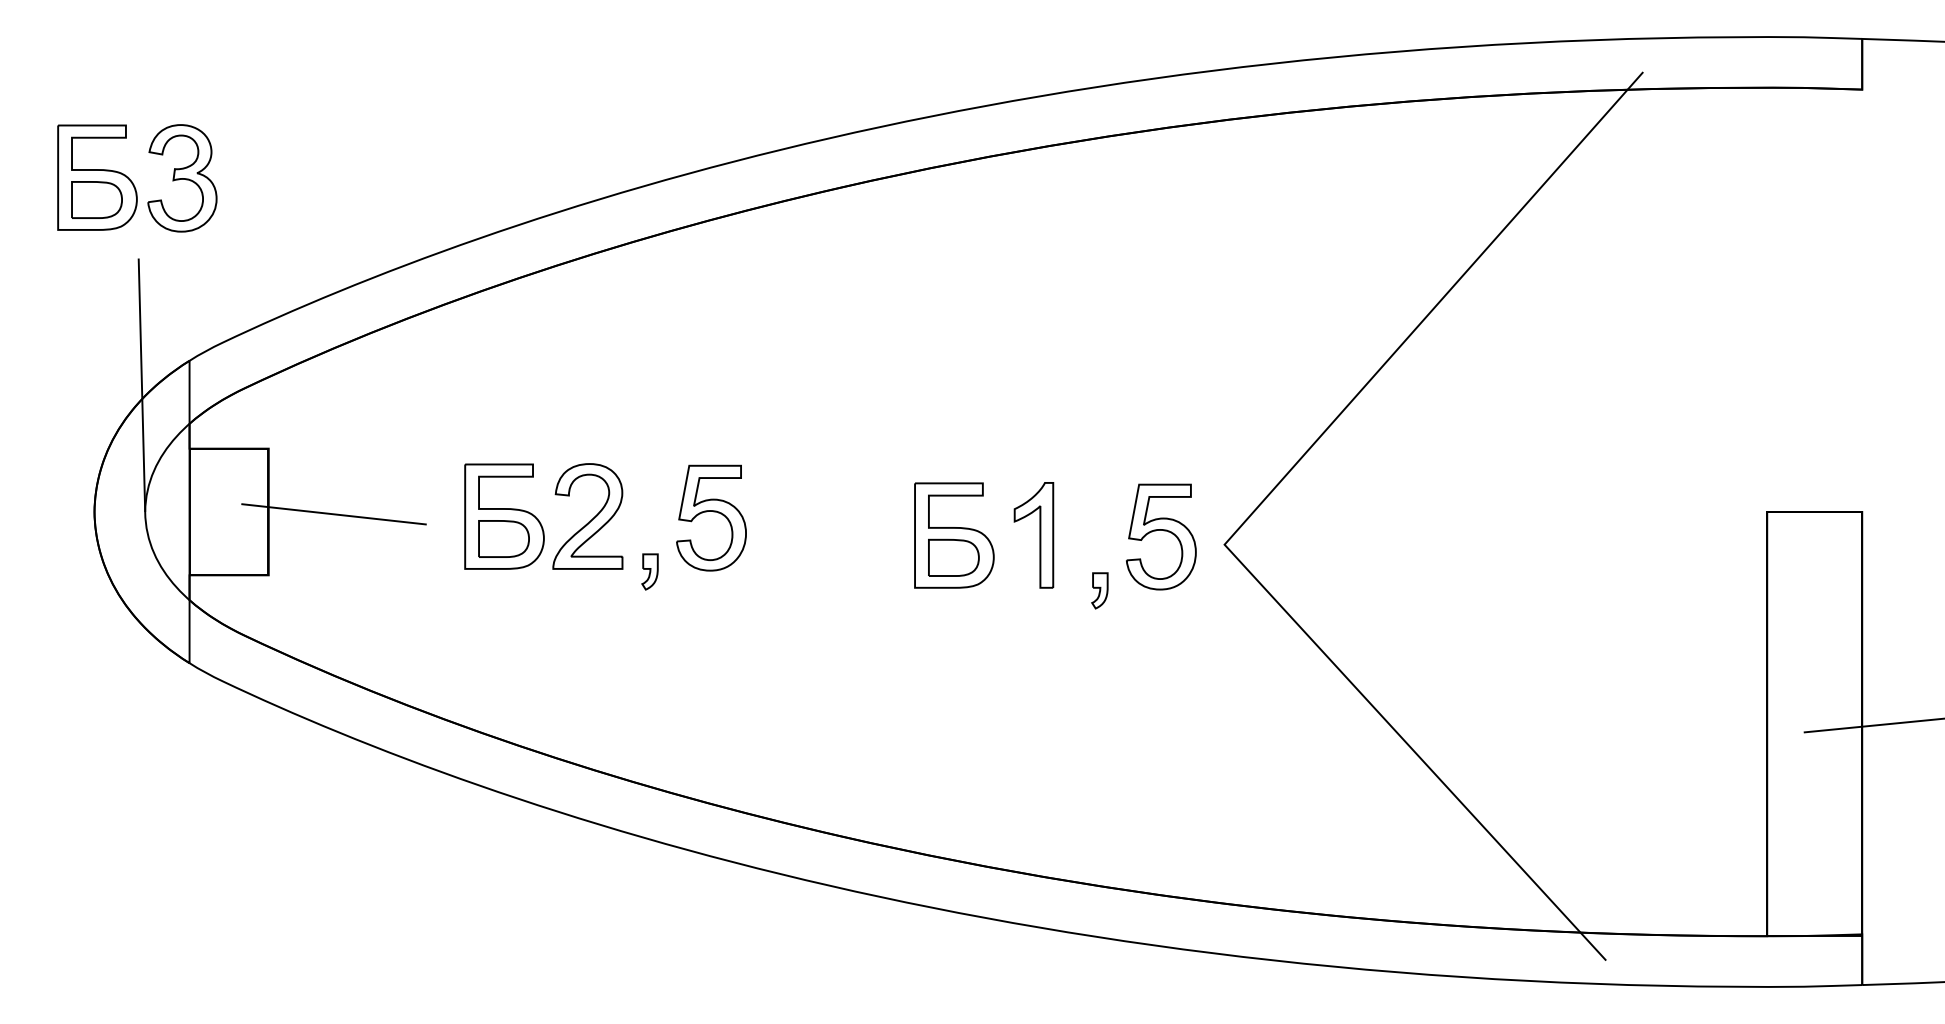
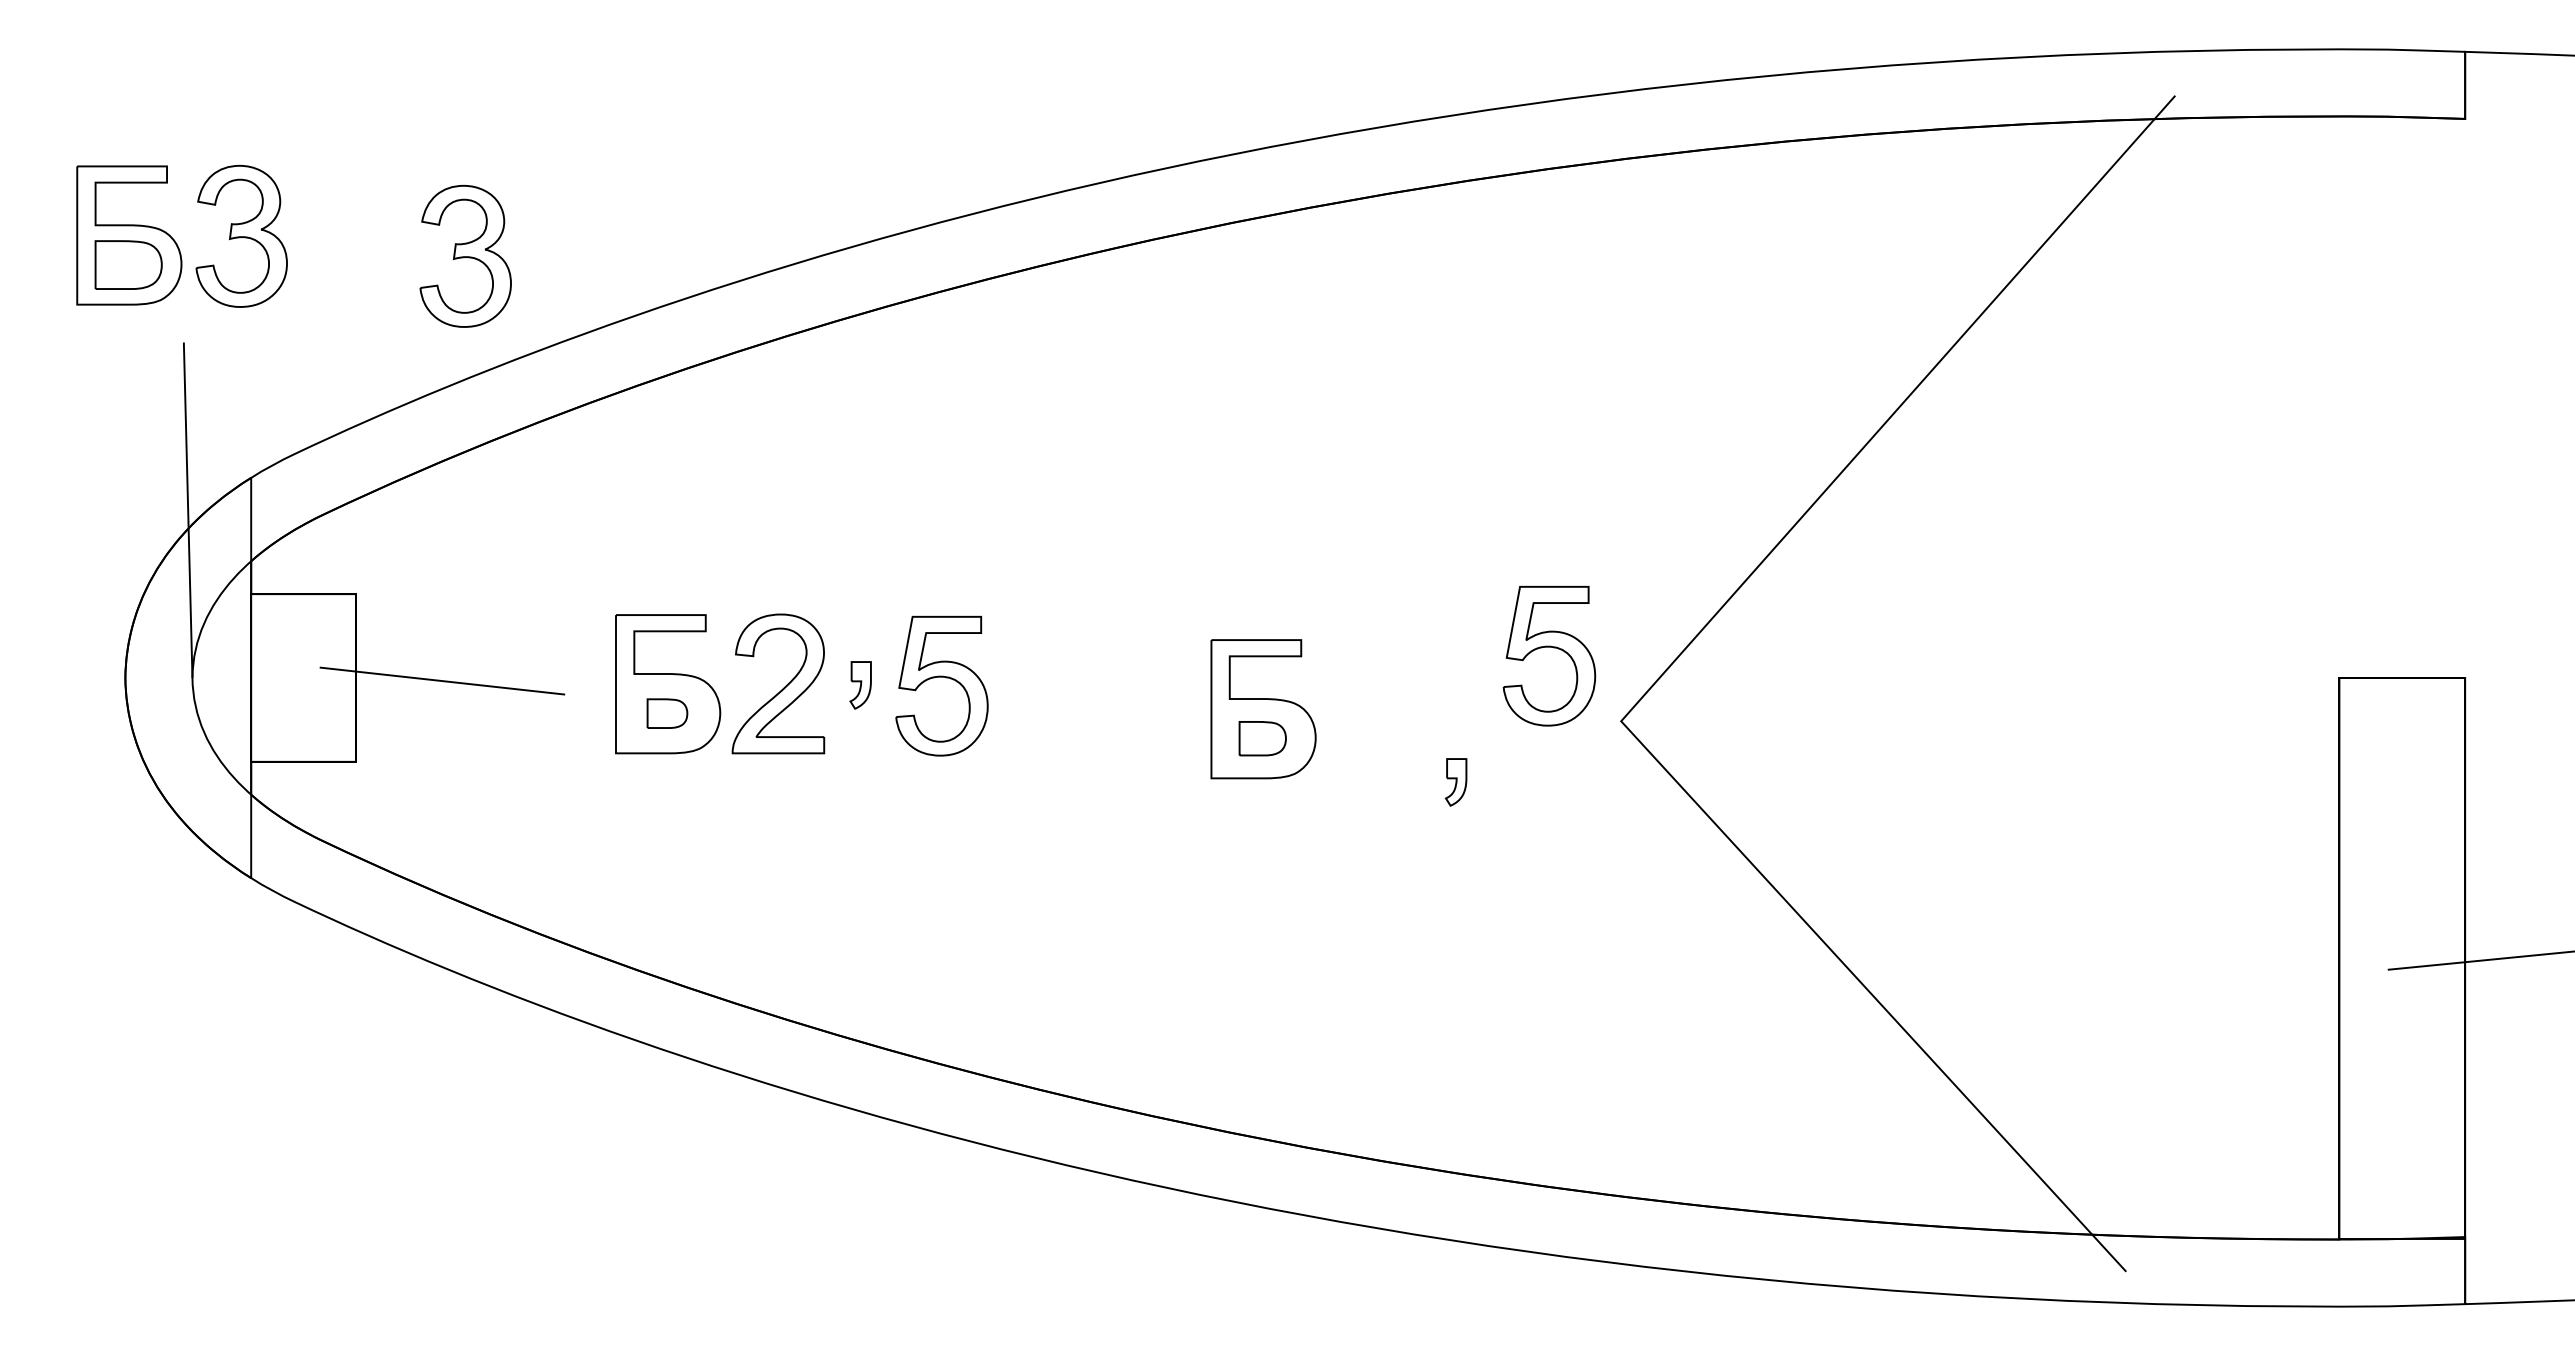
part: (351, 192) -> (465, 255), added
part: (1164, 531) -> (1553, 648), moved
part: (1039, 535) -> (1376, 708), removed
part: (504, 538) -> (667, 713), size x0.6
part: (953, 557) -> (1262, 738), size x0.7
part: (649, 572) -> (860, 685), moved

